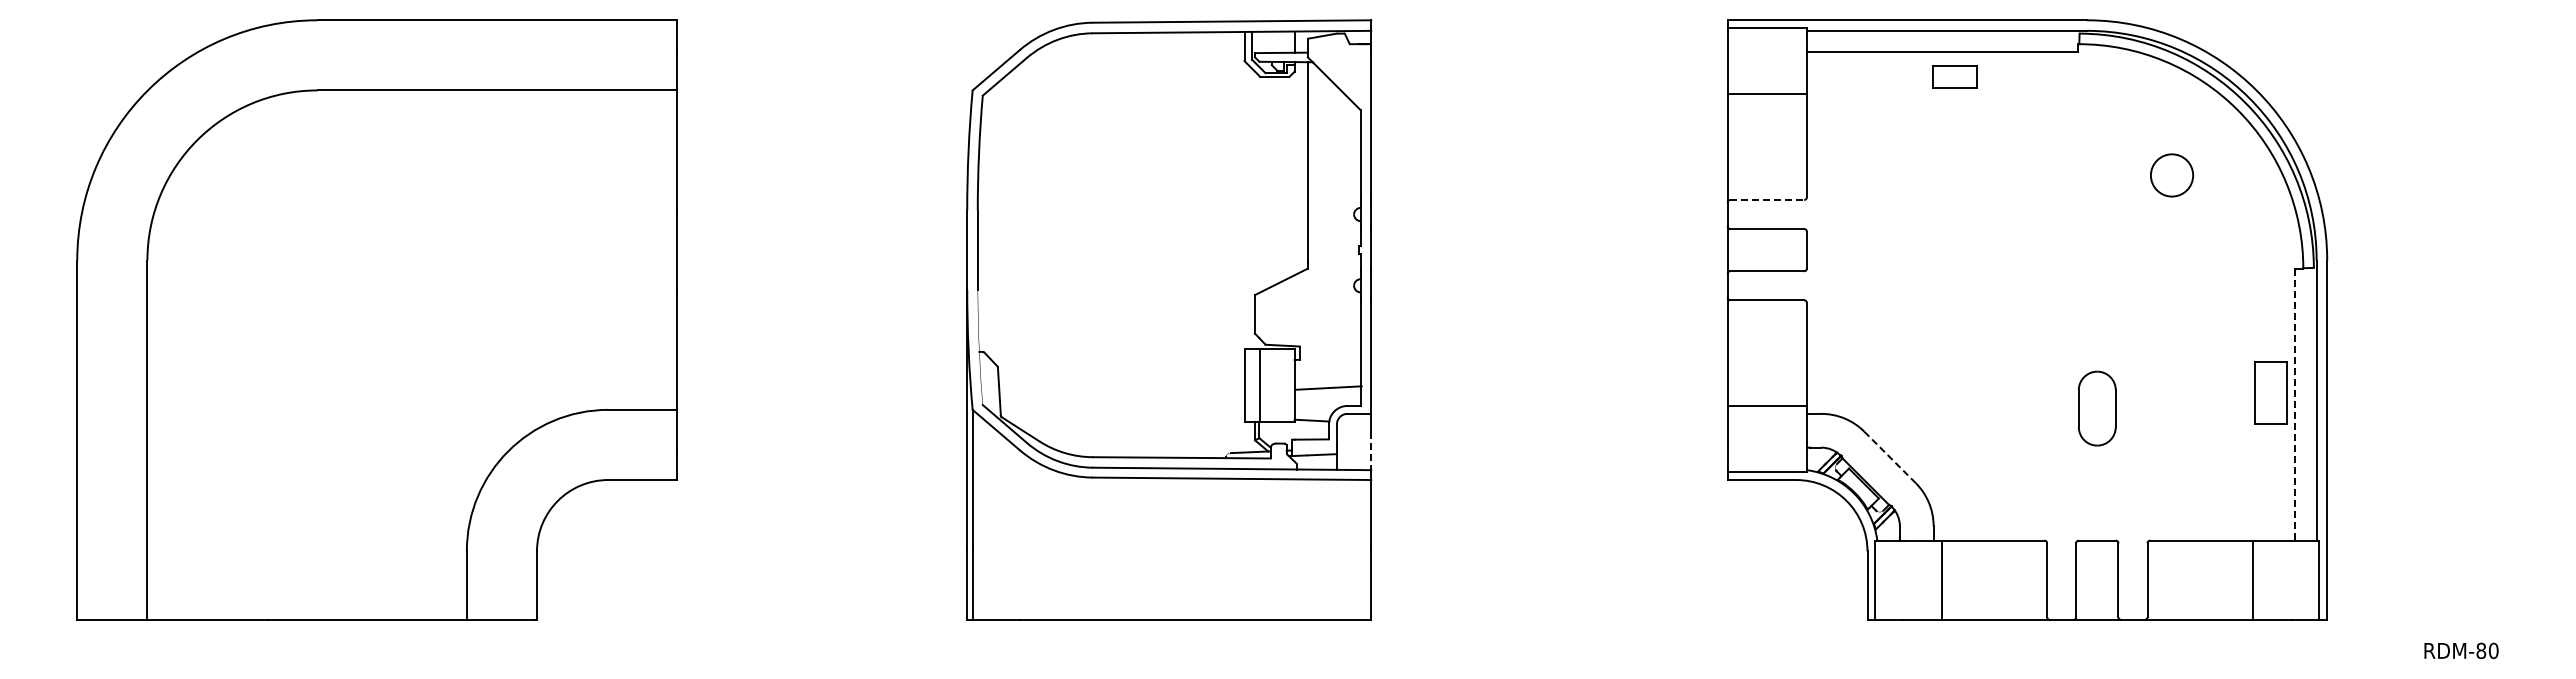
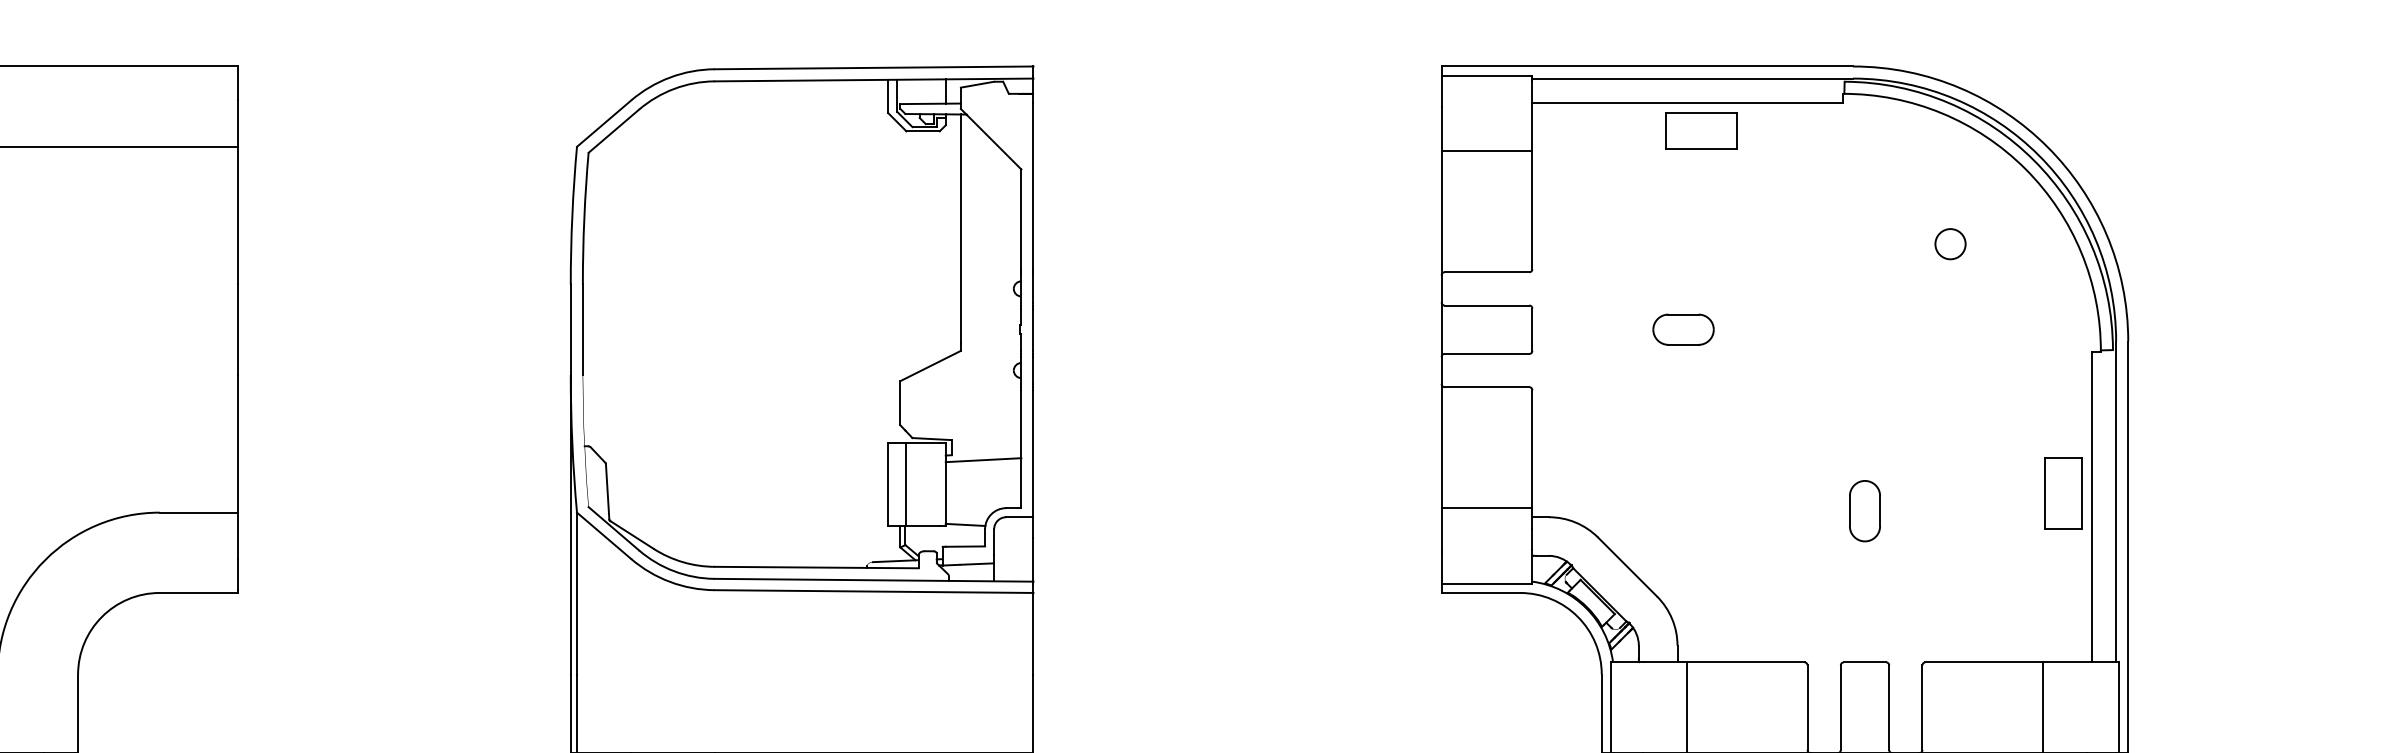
part: (1954, 76) -> (1701, 130), size x1.43
circle: (2171, 175) -> (1949, 244), size x0.62
line: (1767, 199) -> (1487, 271), dashed -> solid
part: (1938, 250) -> (1683, 330), added
line: (1328, 387) -> (983, 459), moved
line: (2295, 404) -> (2091, 506), dashed -> solid
part: (2097, 408) -> (1865, 511), size x0.71
line: (1371, 451) -> (1033, 560), dashed -> solid
line: (1890, 457) -> (1628, 567), dashed -> solid

